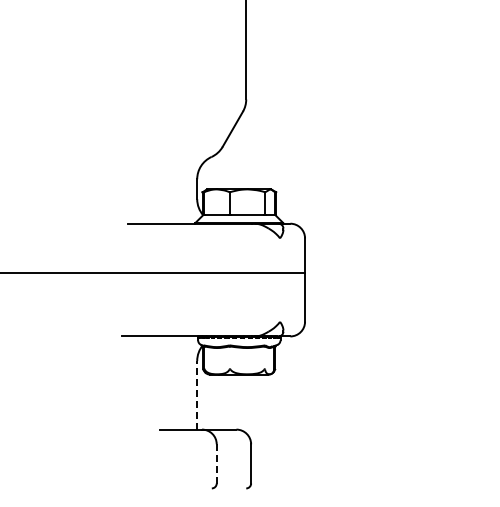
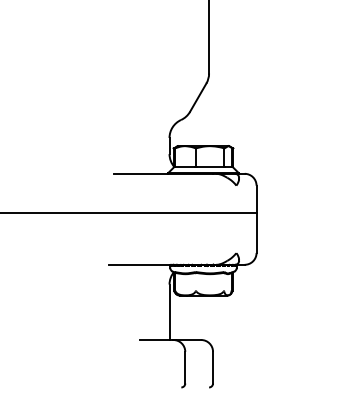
line: (197, 394) -> (169, 311), dashed -> solid
line: (216, 463) -> (185, 367), dashed -> solid

